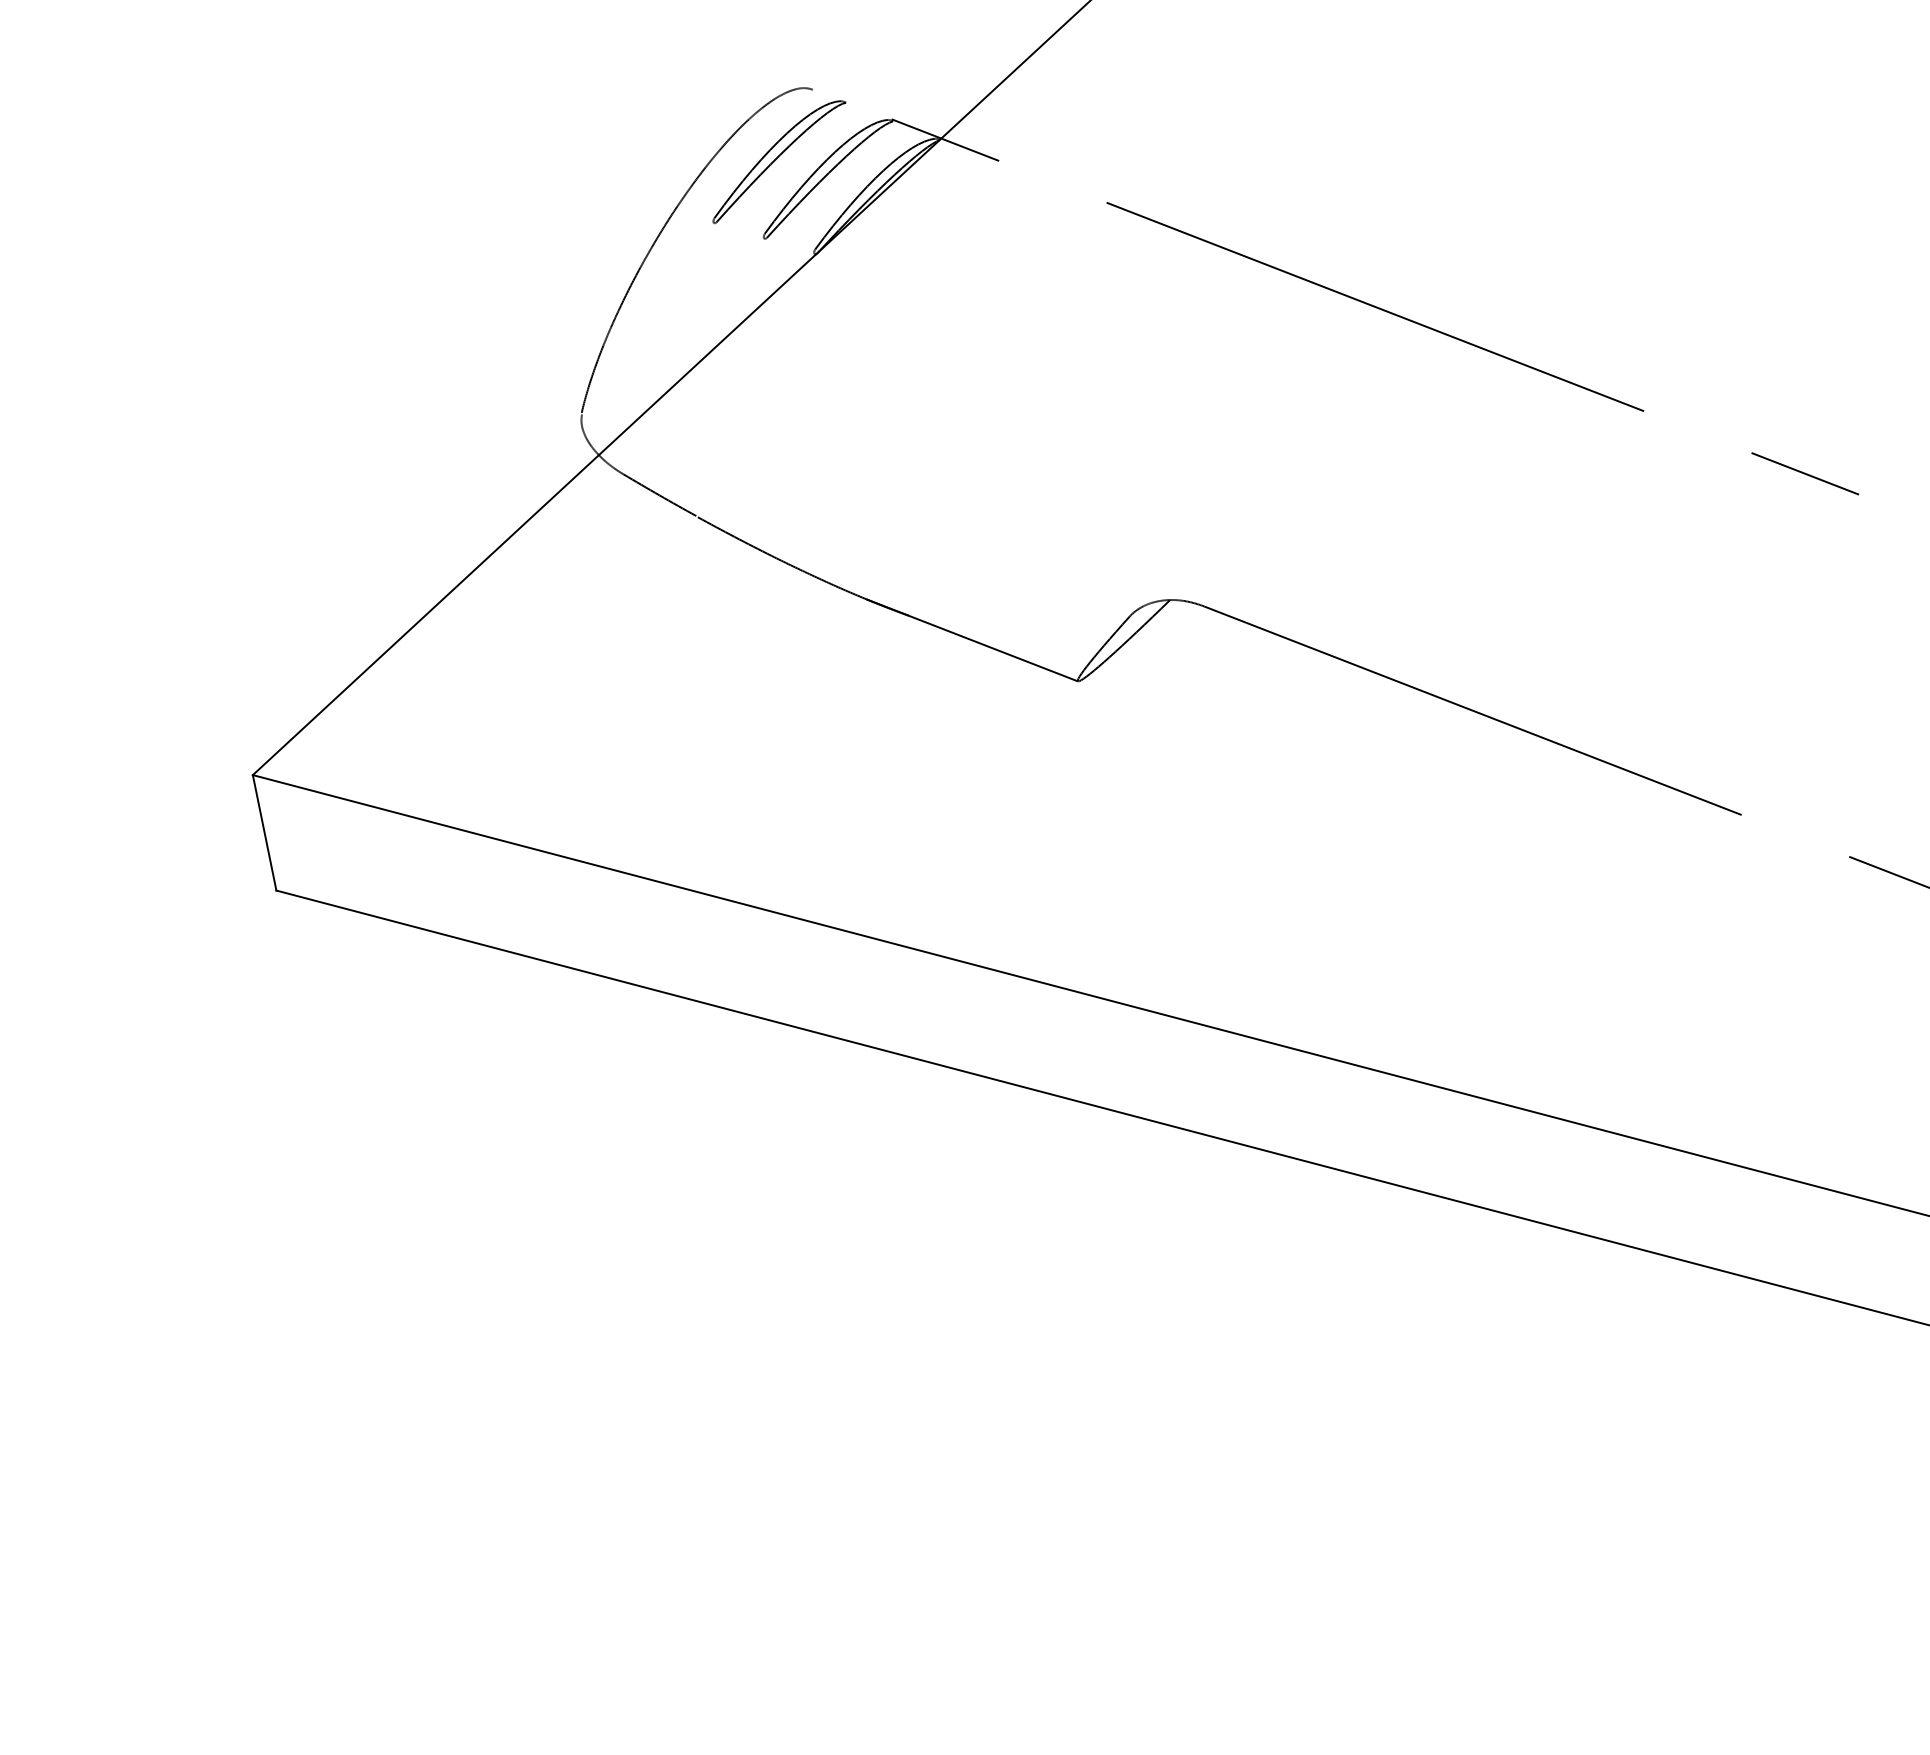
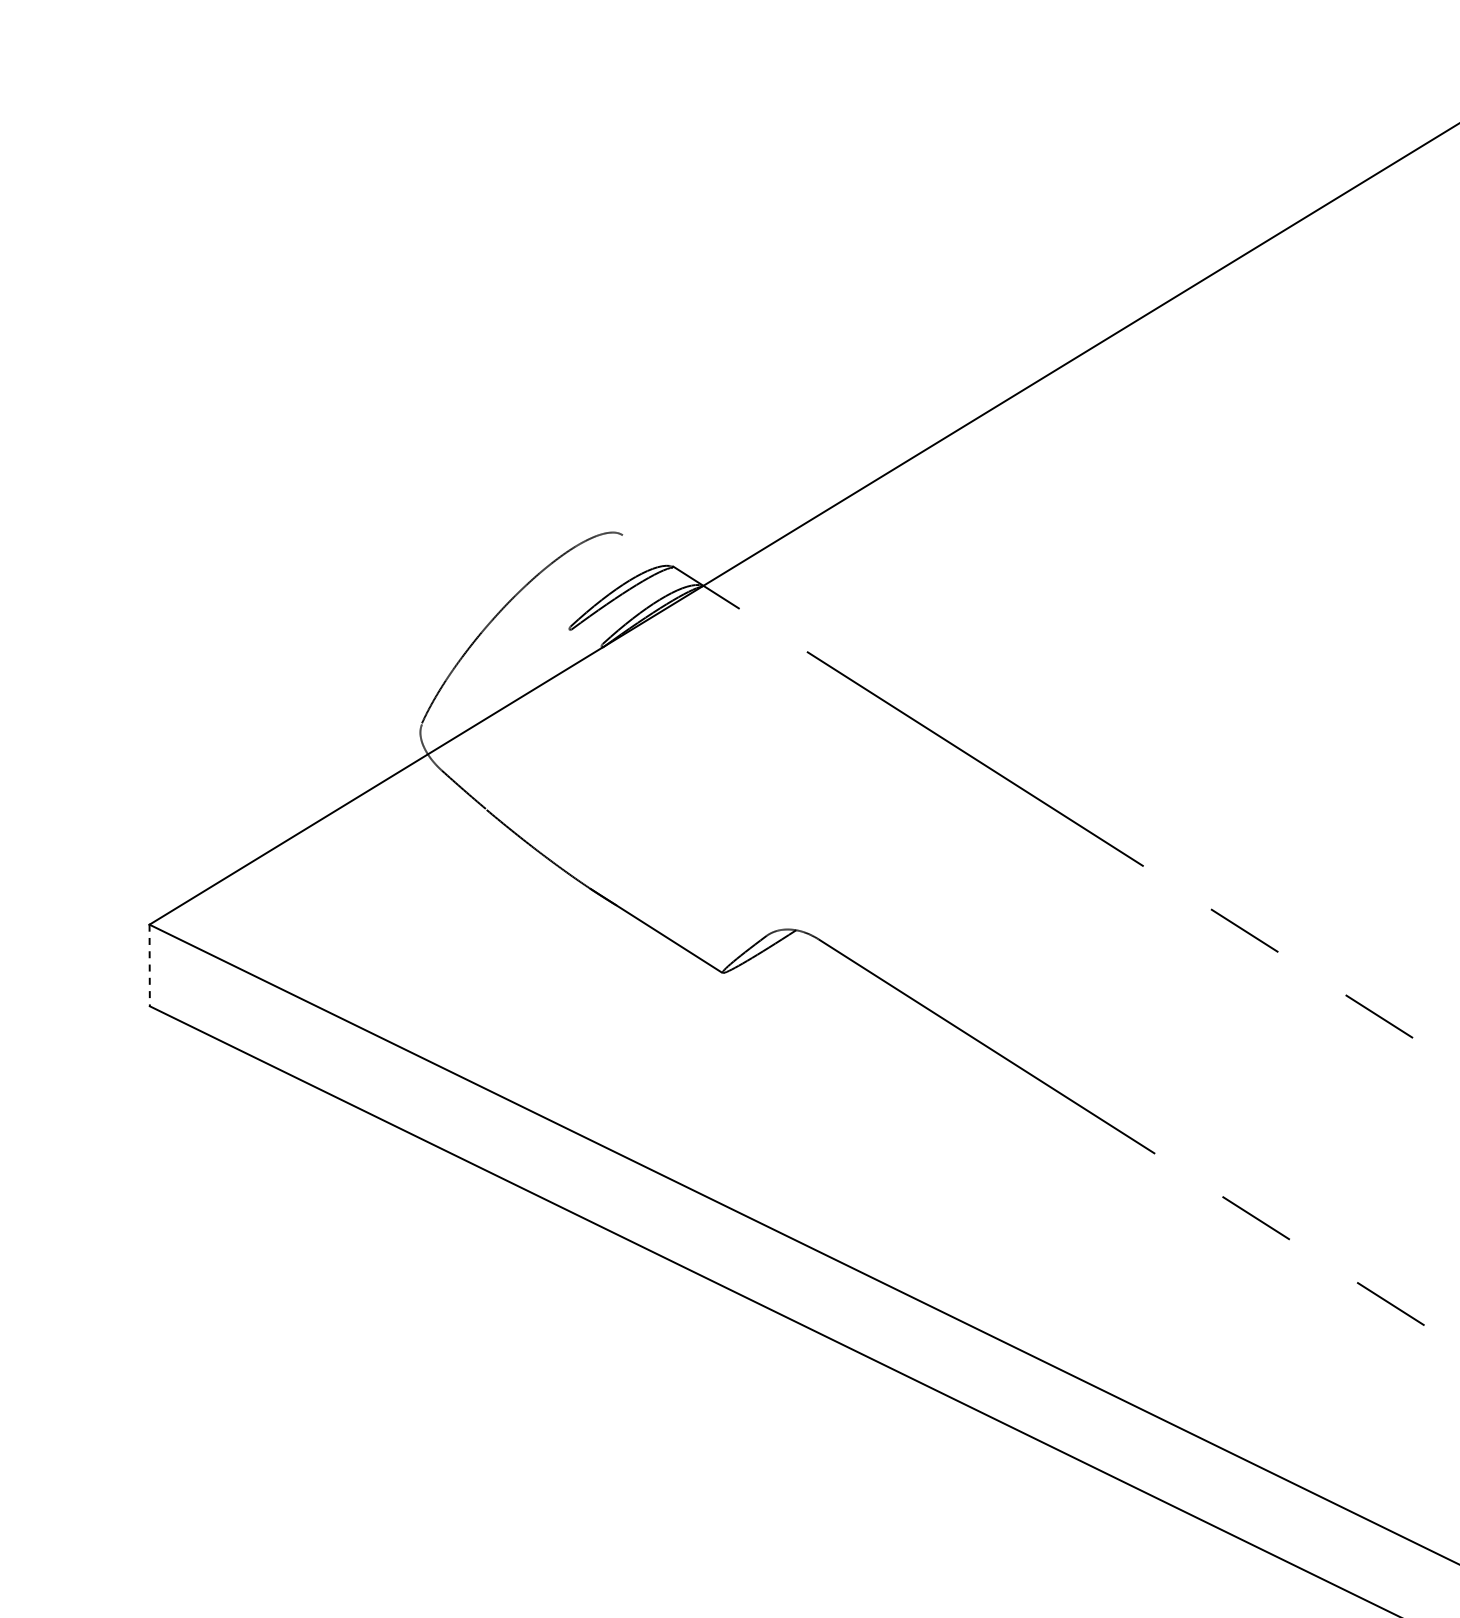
part: (778, 161) -> (589, 579), removed
line: (264, 832) -> (149, 965), solid -> dashed

